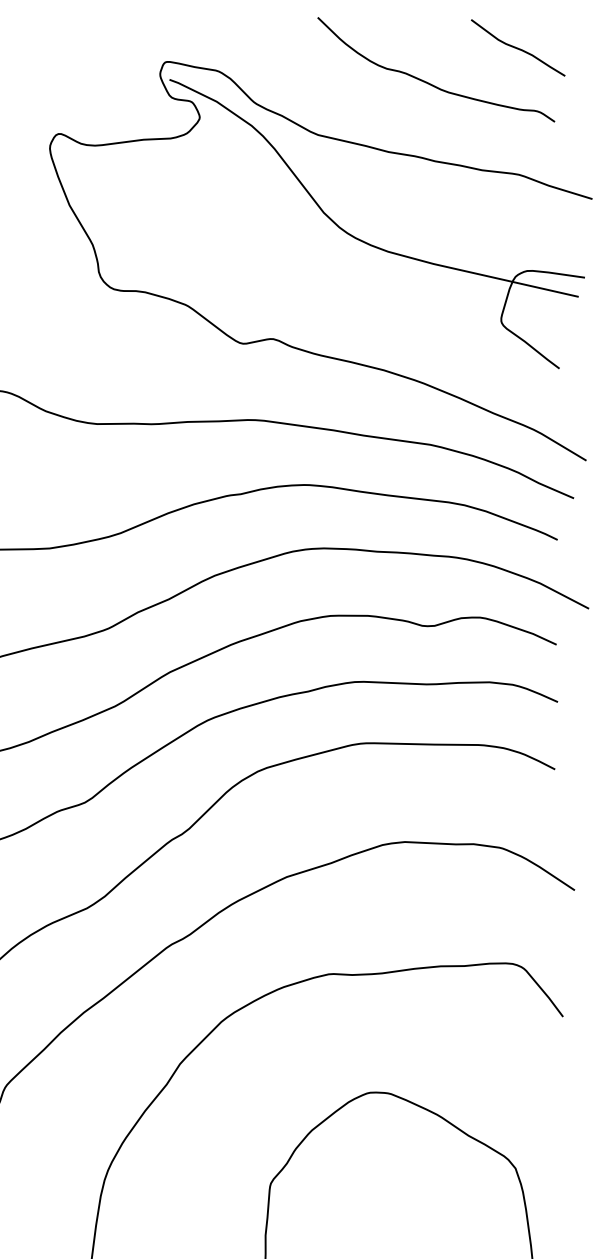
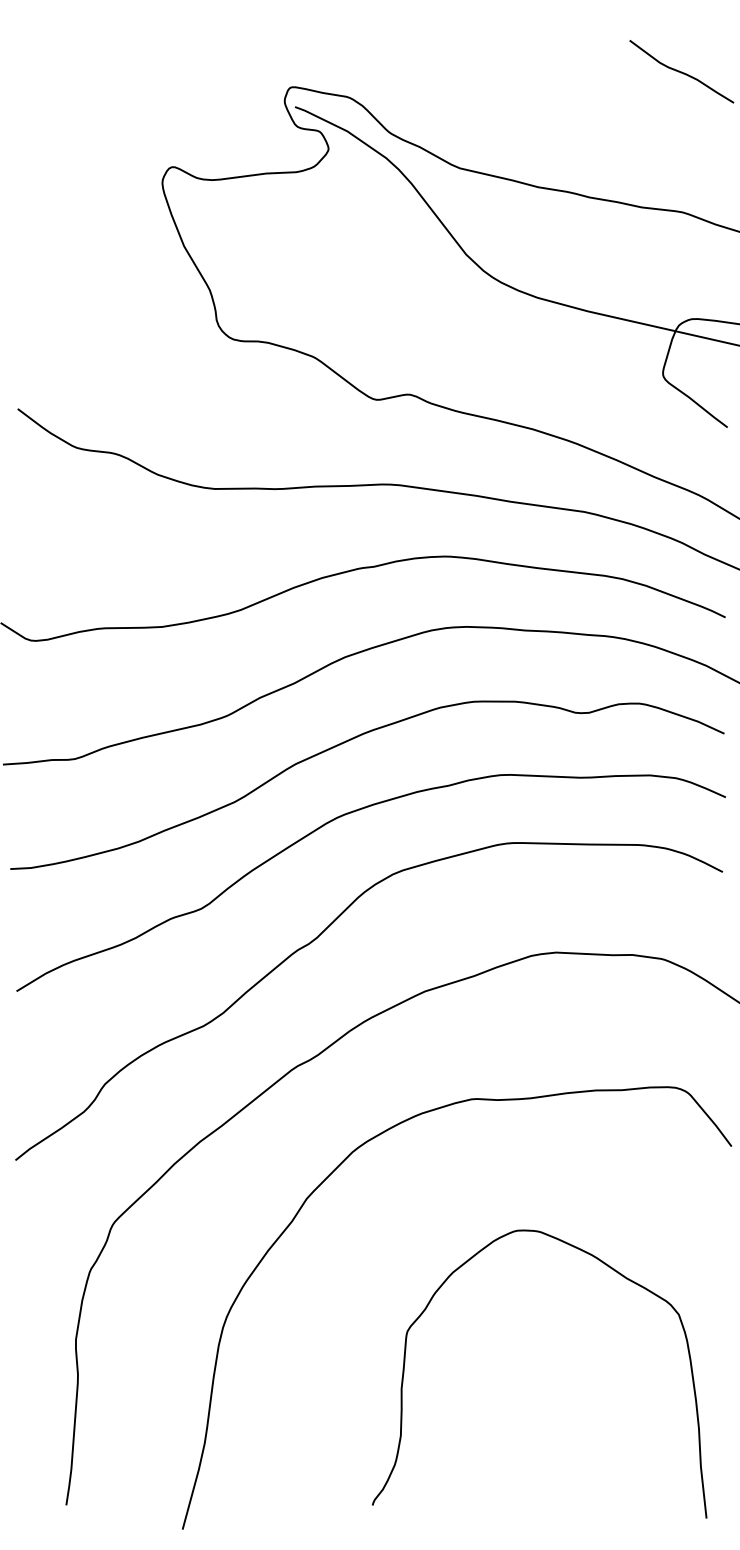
curve: (429, 82) -> (583, 110), removed

